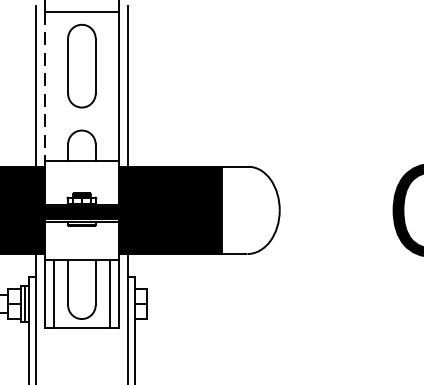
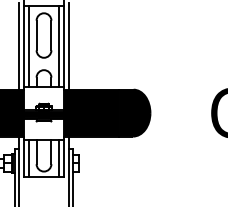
line: (43, 86) -> (23, 46), dashed -> solid
line: (53, 86) -> (28, 46), added
line: (110, 86) -> (59, 46), added
fill: (250, 209) -> (134, 112), added

